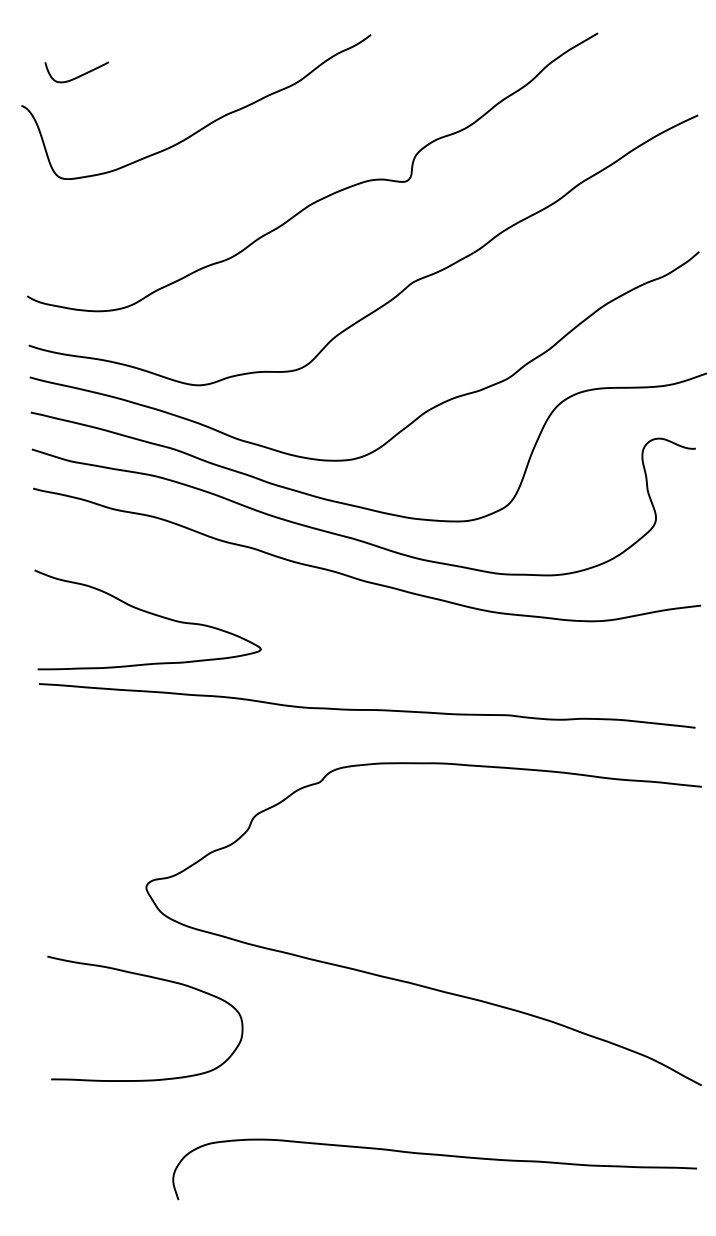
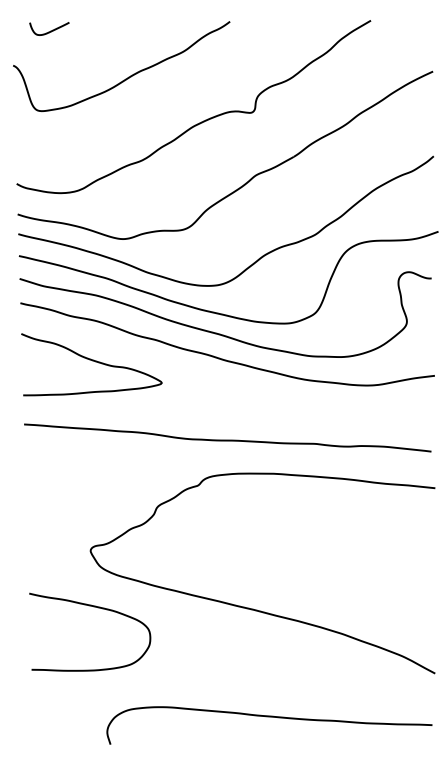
curve: (78, 74) -> (50, 30), moved
curve: (149, 614) -> (92, 361), moved

